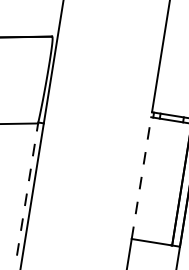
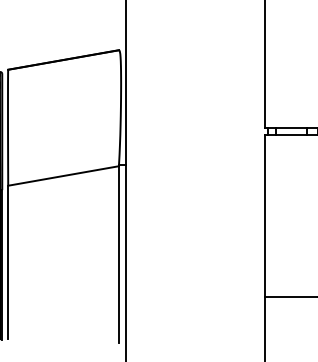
line: (141, 177) -> (264, 215), dashed -> solid
line: (27, 189) -> (118, 254), dashed -> solid

